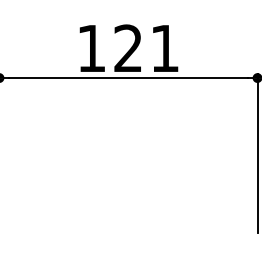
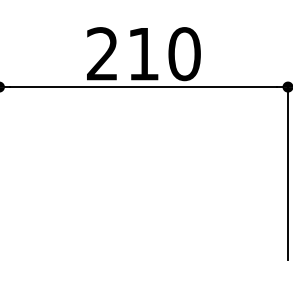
text: (128, 48) -> (143, 54), 121 -> 210

